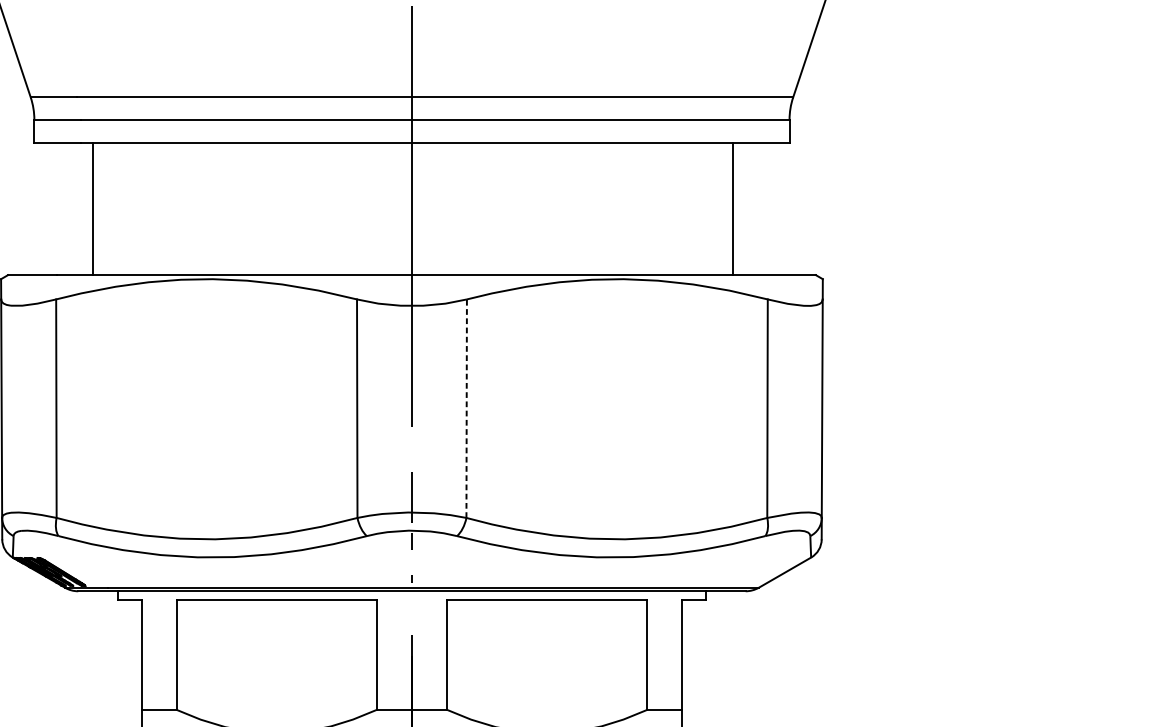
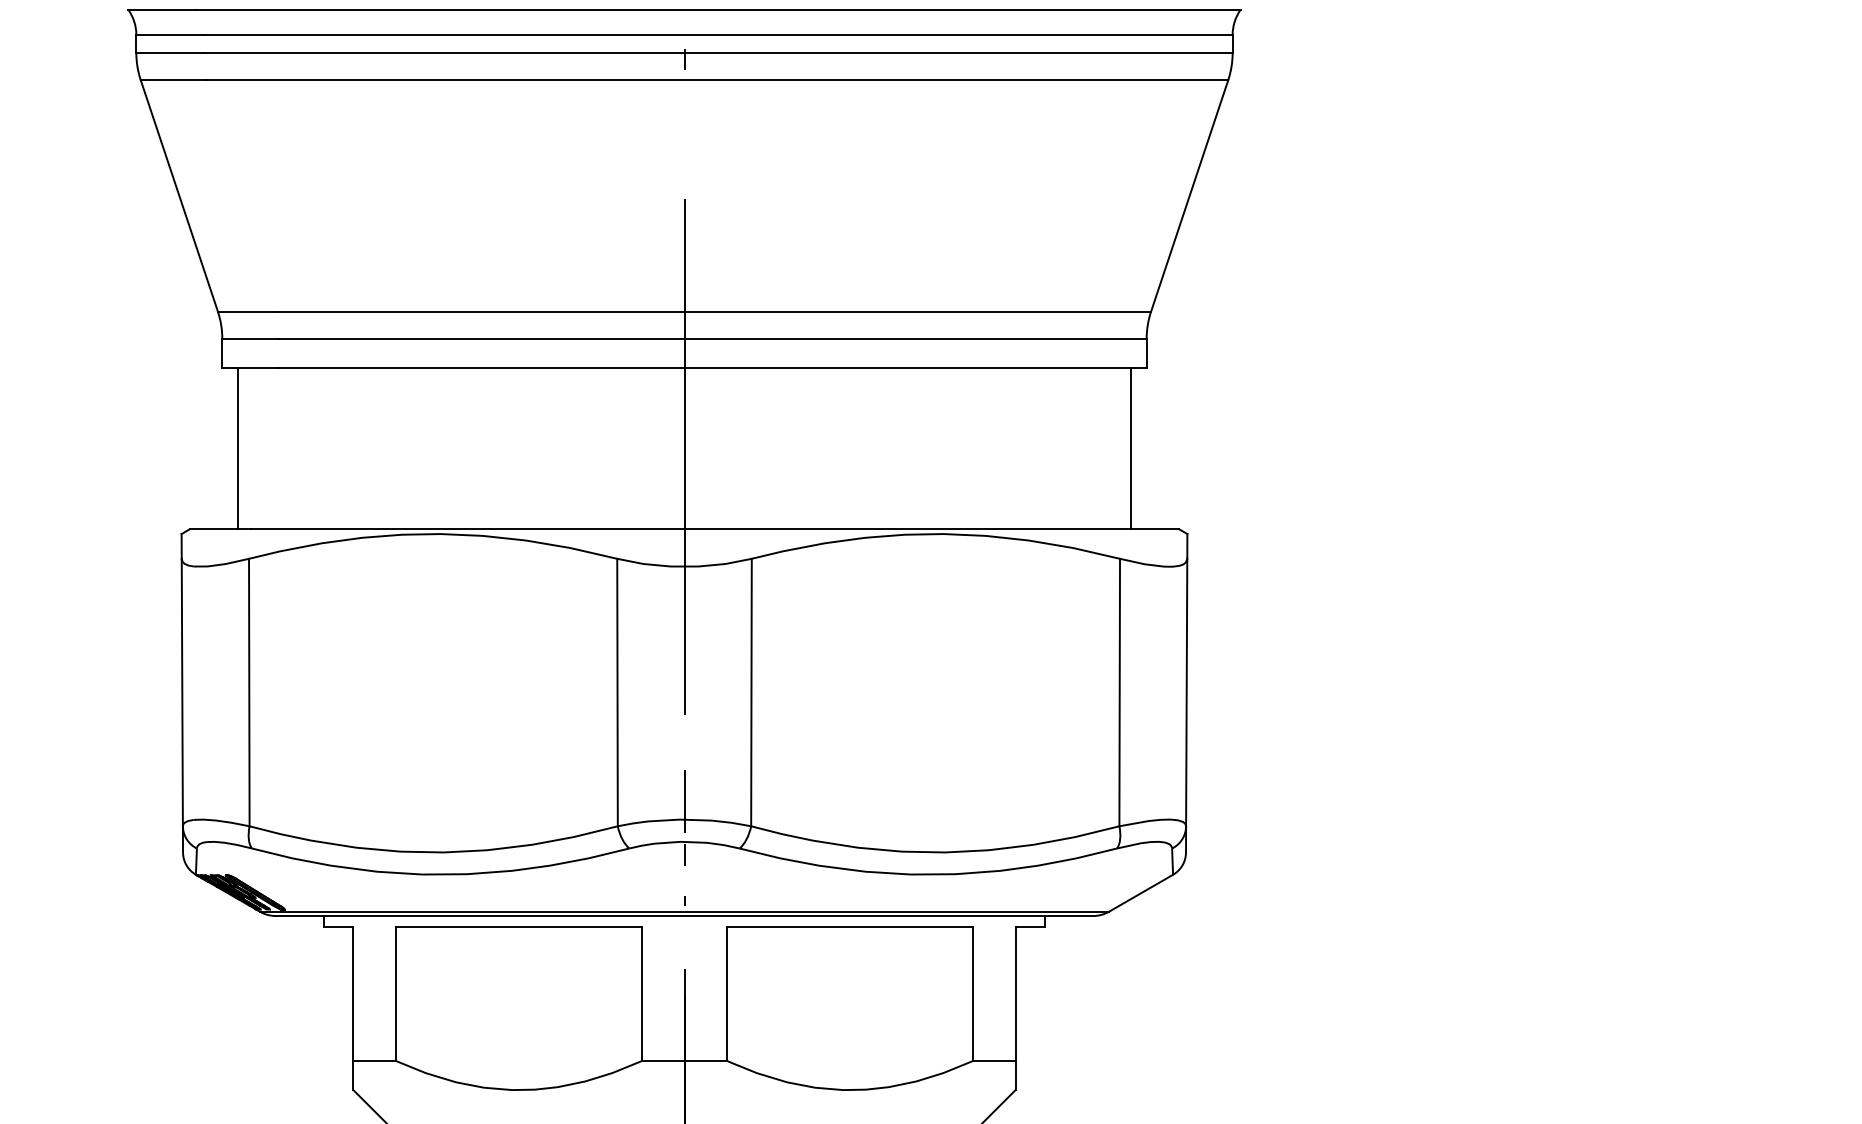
line: (93, 209) -> (238, 448), moved
line: (733, 209) -> (1130, 448), moved
line: (466, 408) -> (751, 692), dashed -> solid

